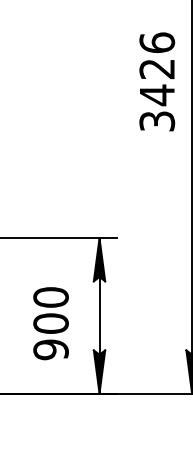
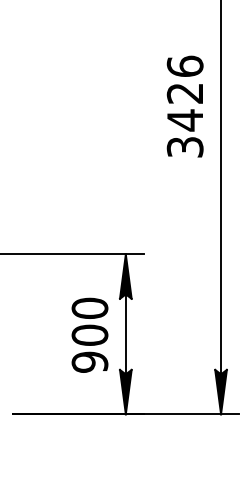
text: (156, 81) -> (184, 106), moved
text: (50, 322) -> (89, 334), moved

